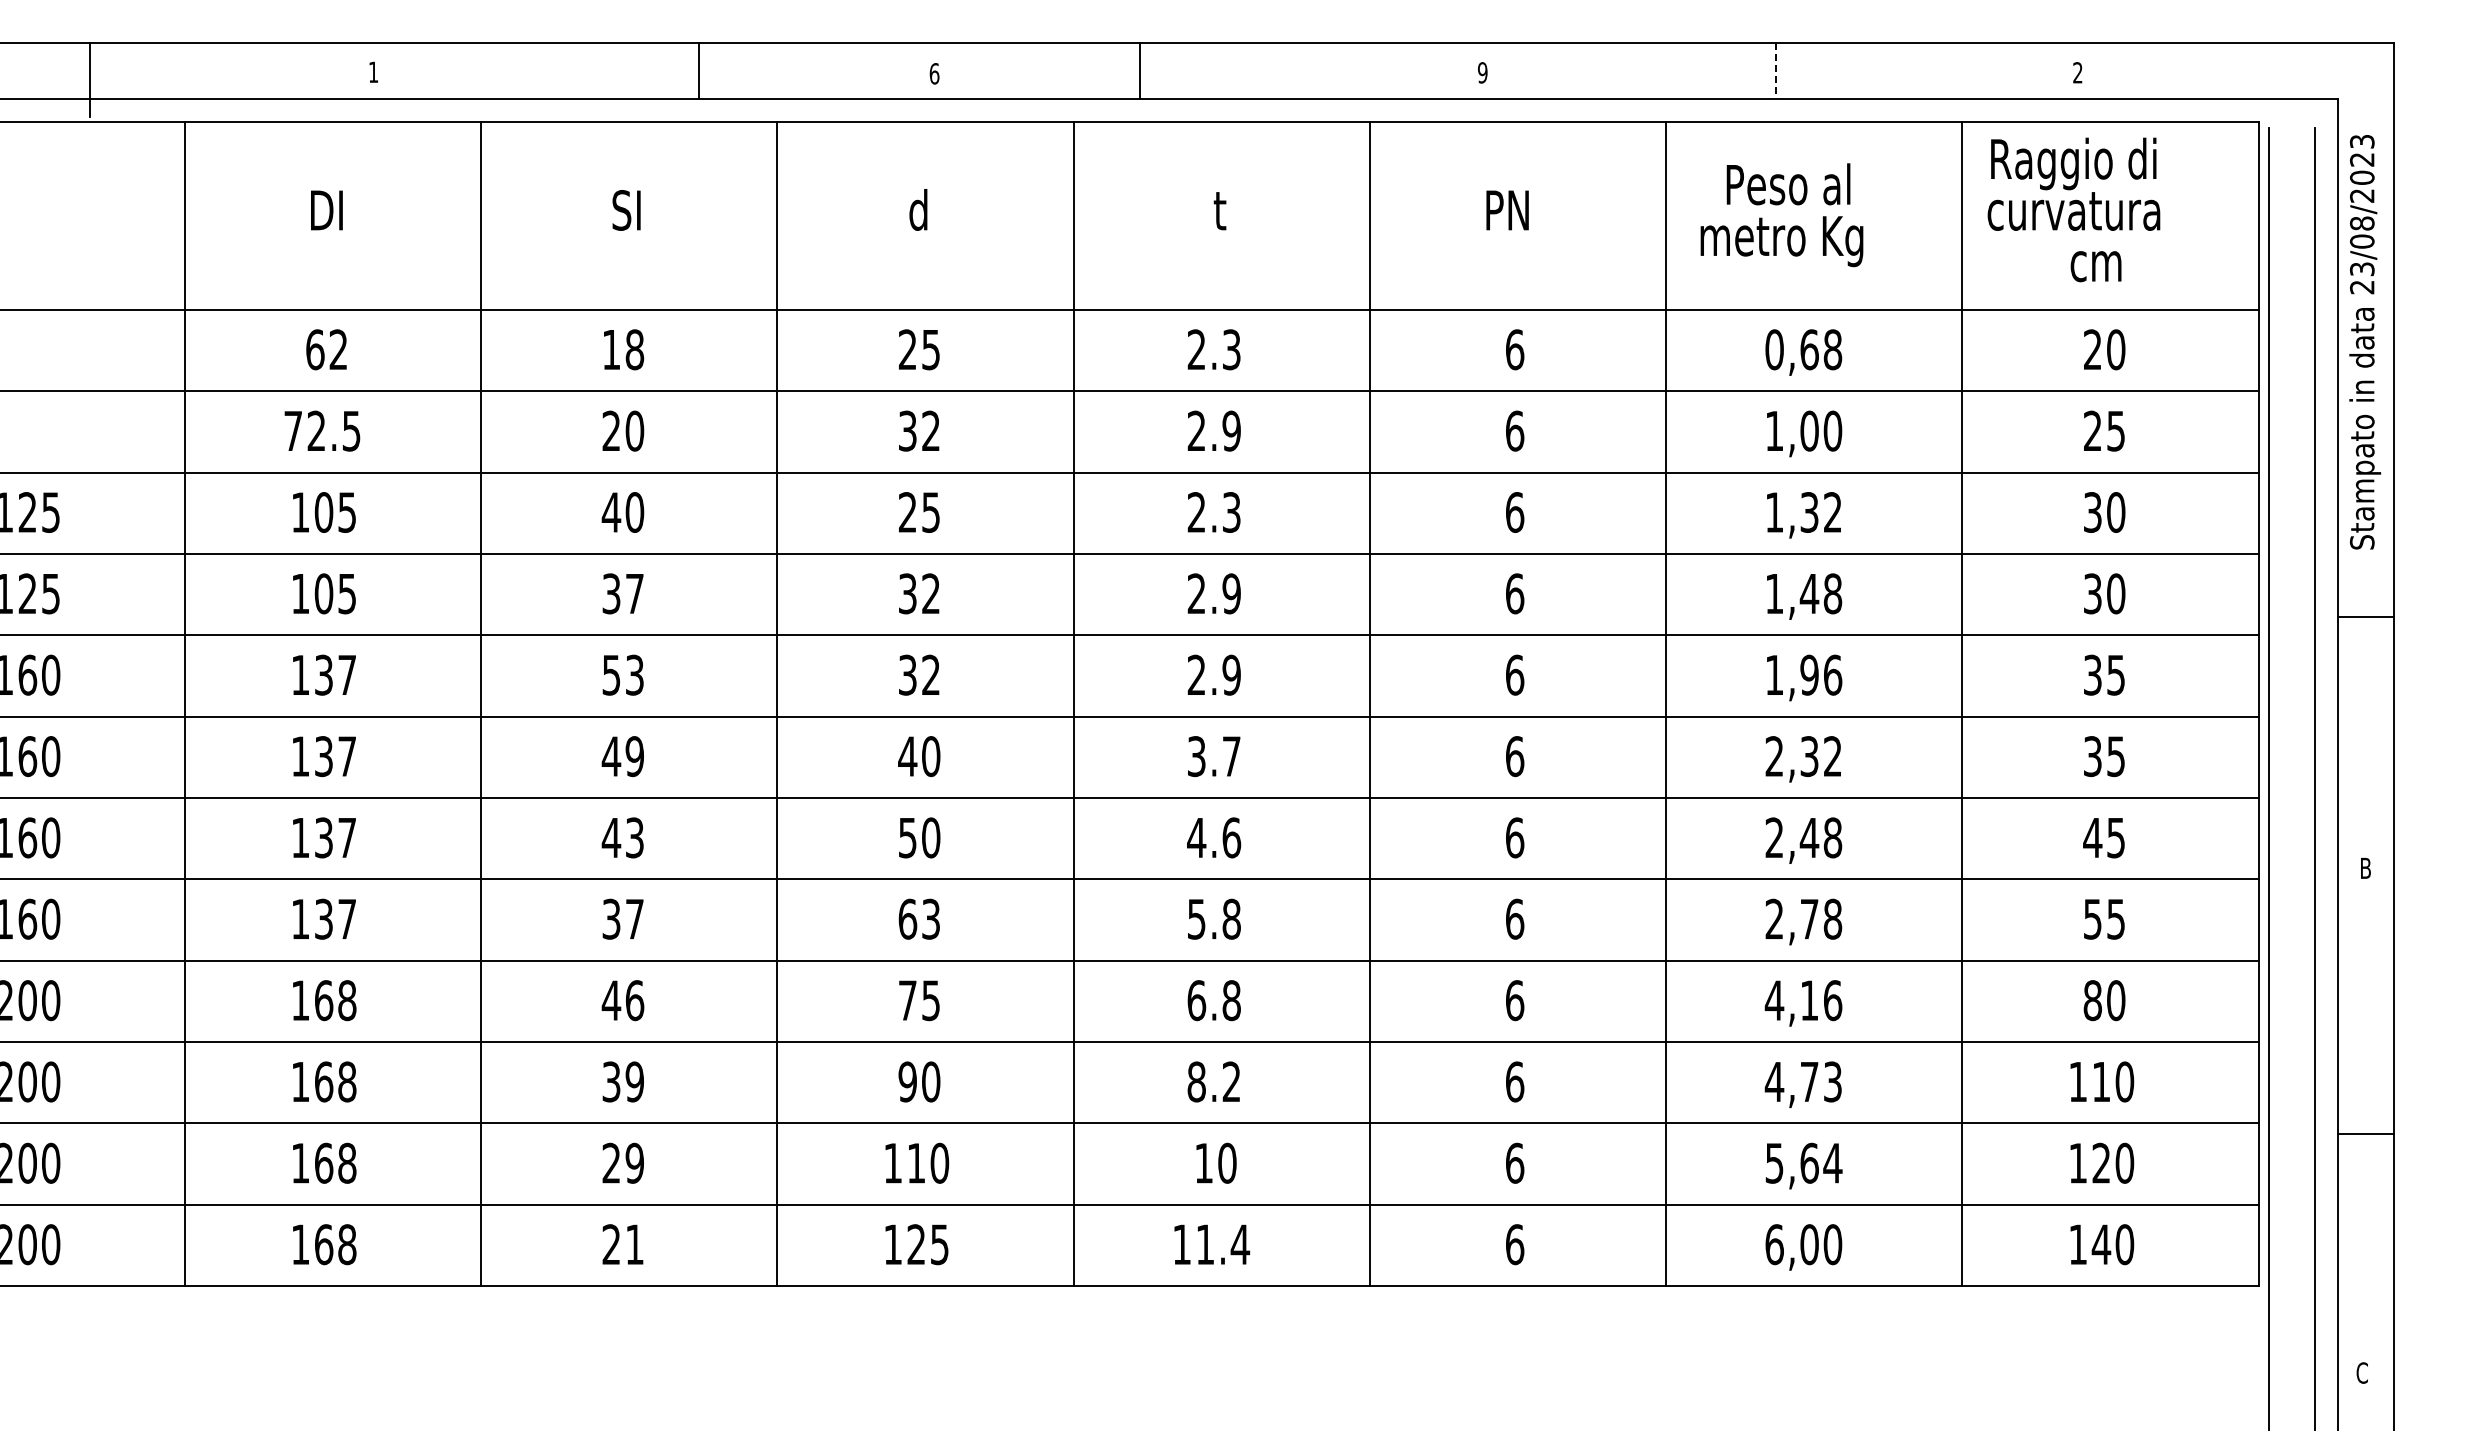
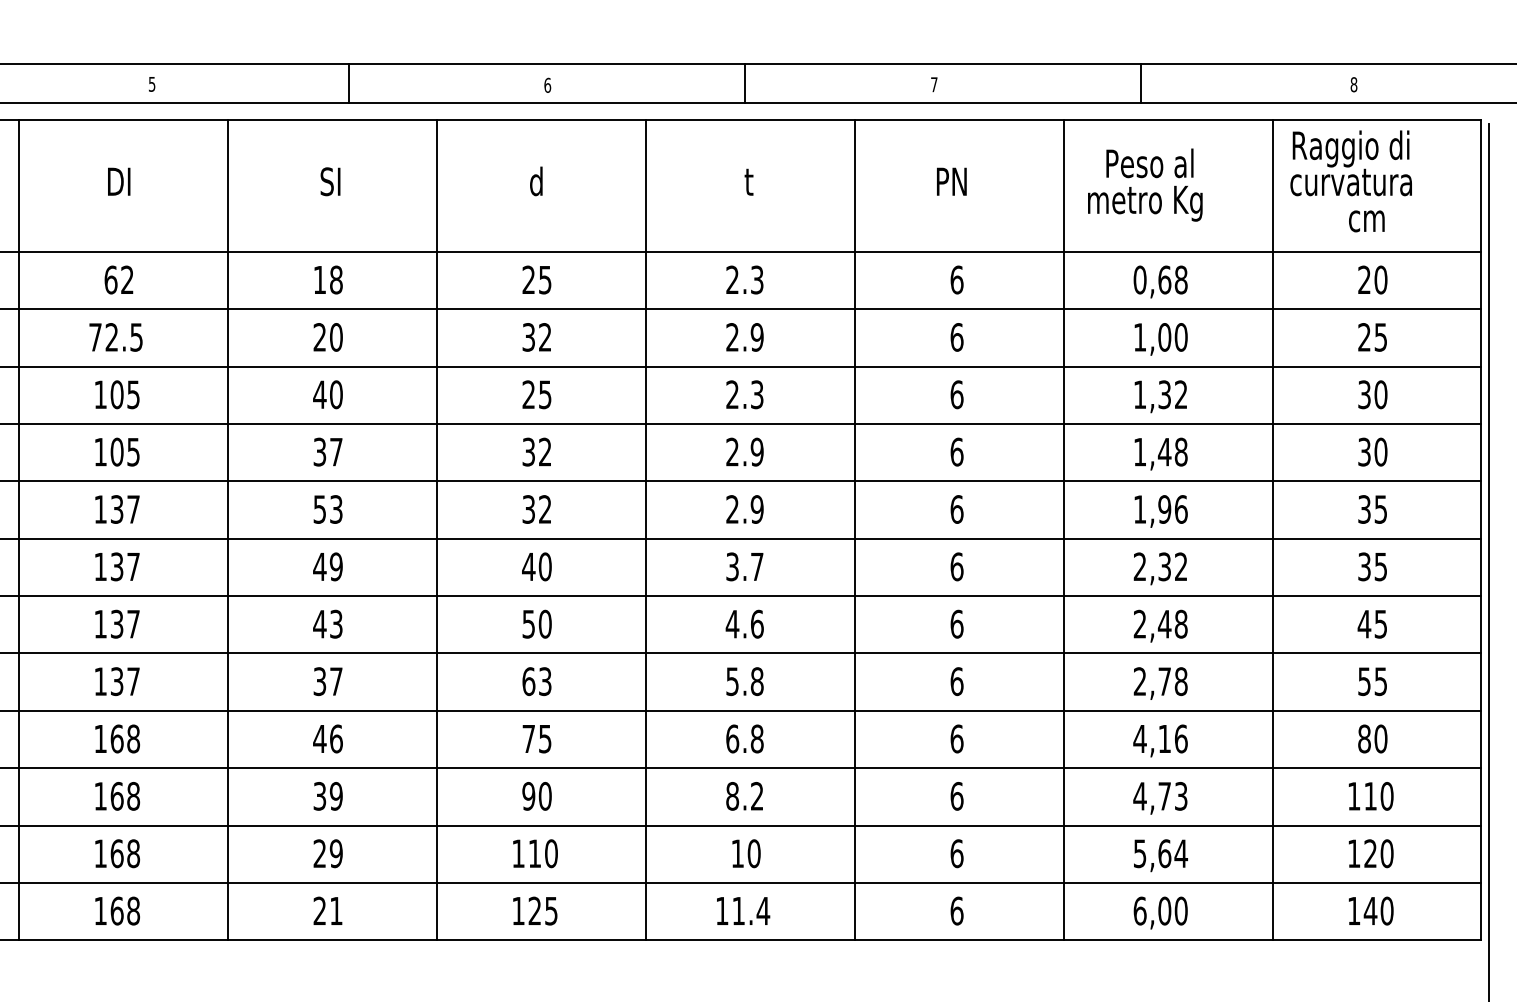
line: (699, 71) -> (348, 83), moved
line: (1140, 71) -> (745, 83), moved
line: (1775, 71) -> (1140, 83), dashed -> solid
text: (373, 72) -> (152, 84), 1 -> 5
text: (1482, 72) -> (934, 84), 9 -> 7
text: (2077, 72) -> (1353, 84), 2 -> 8

